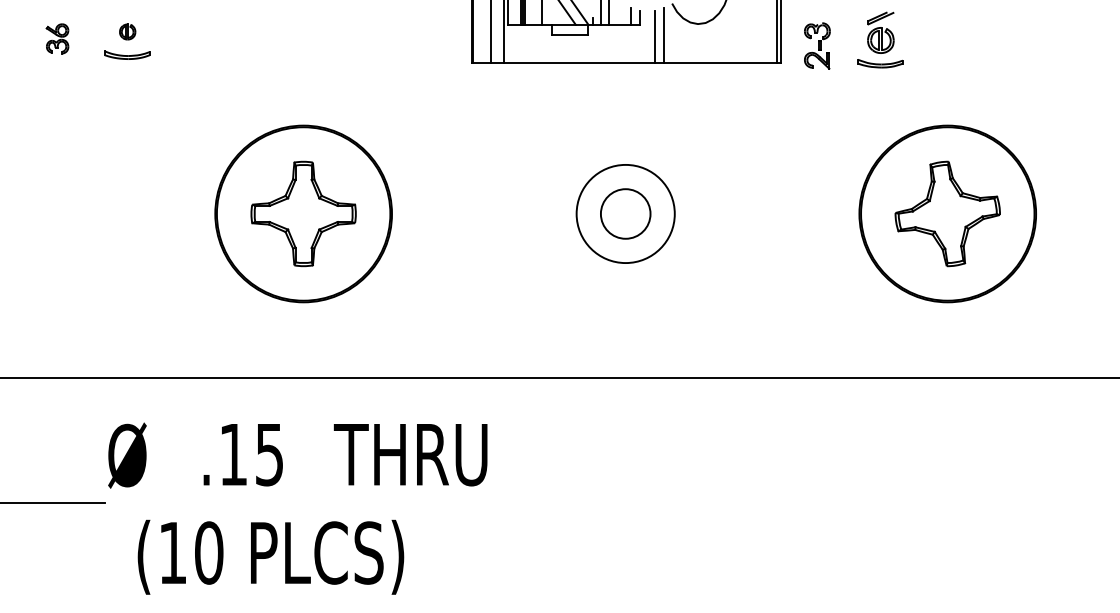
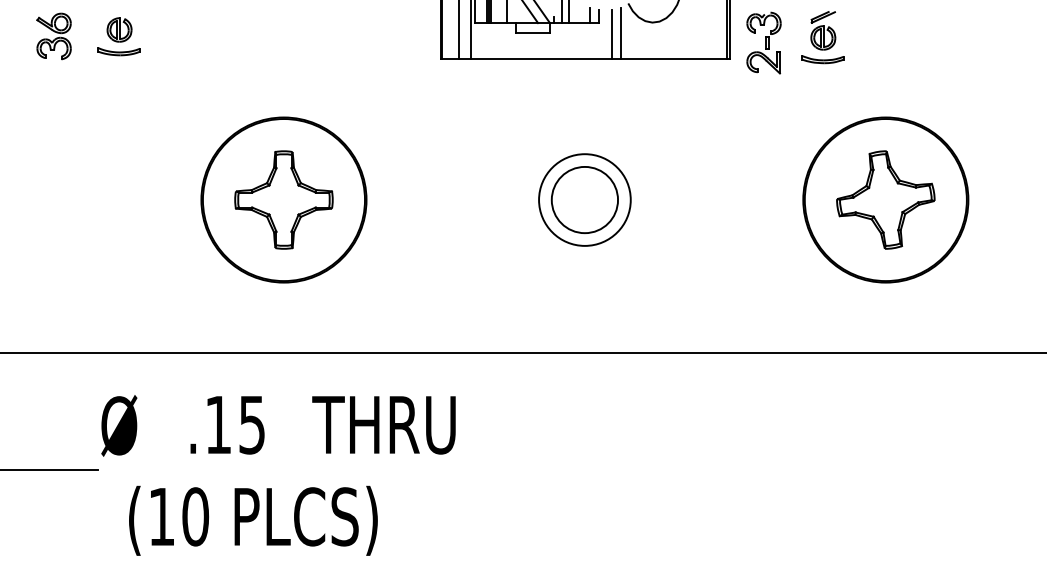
part: (127, 31) -> (119, 29), size x1.67
part: (57, 38) -> (53, 36), size x1.67
part: (816, 45) -> (763, 42), size x1.43
circle: (625, 213) -> (584, 199), size x1.43

